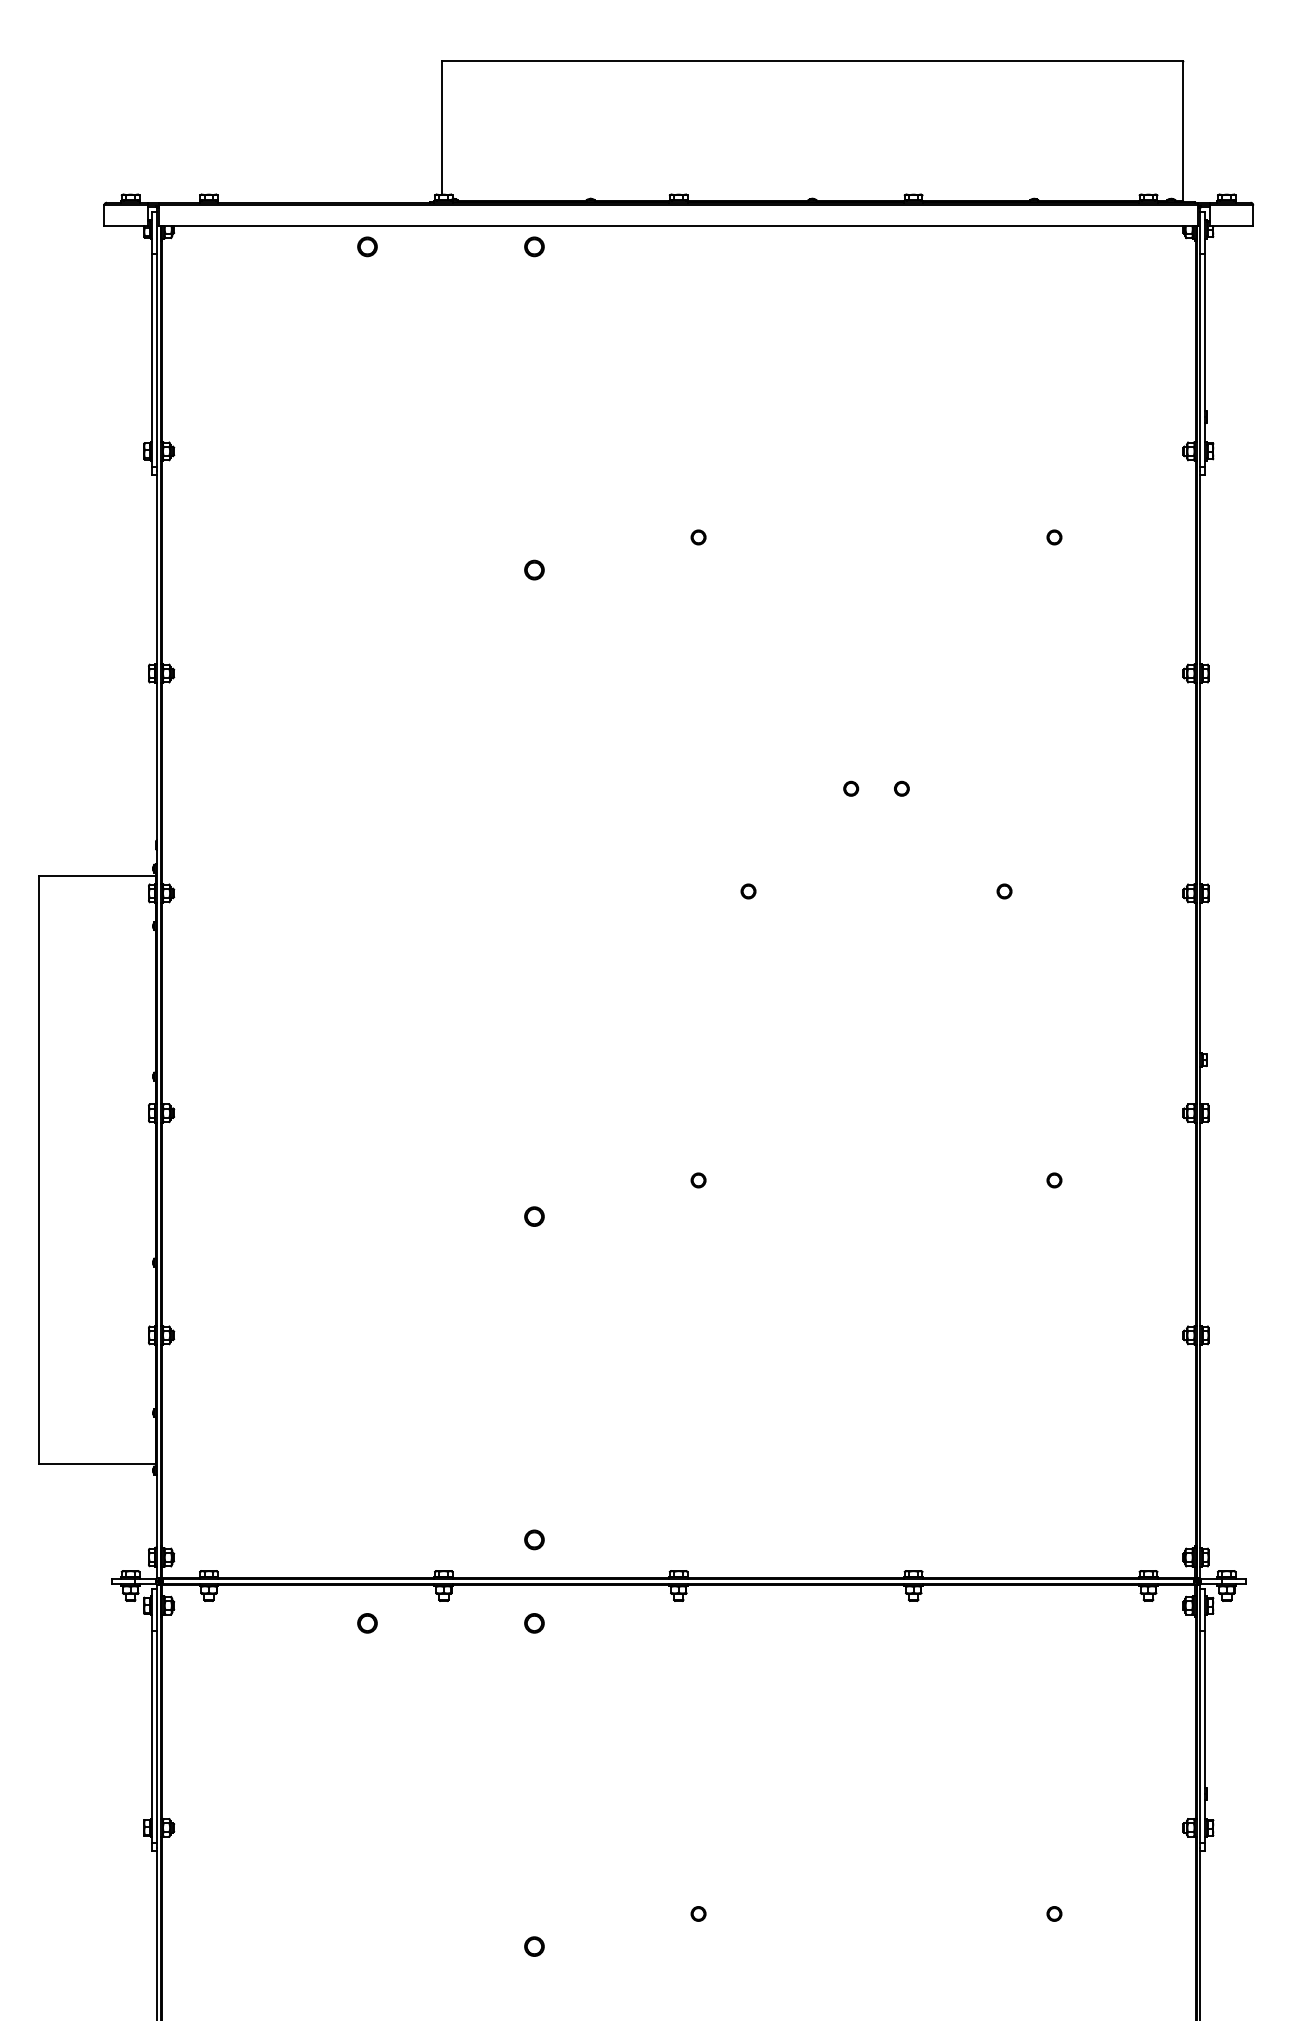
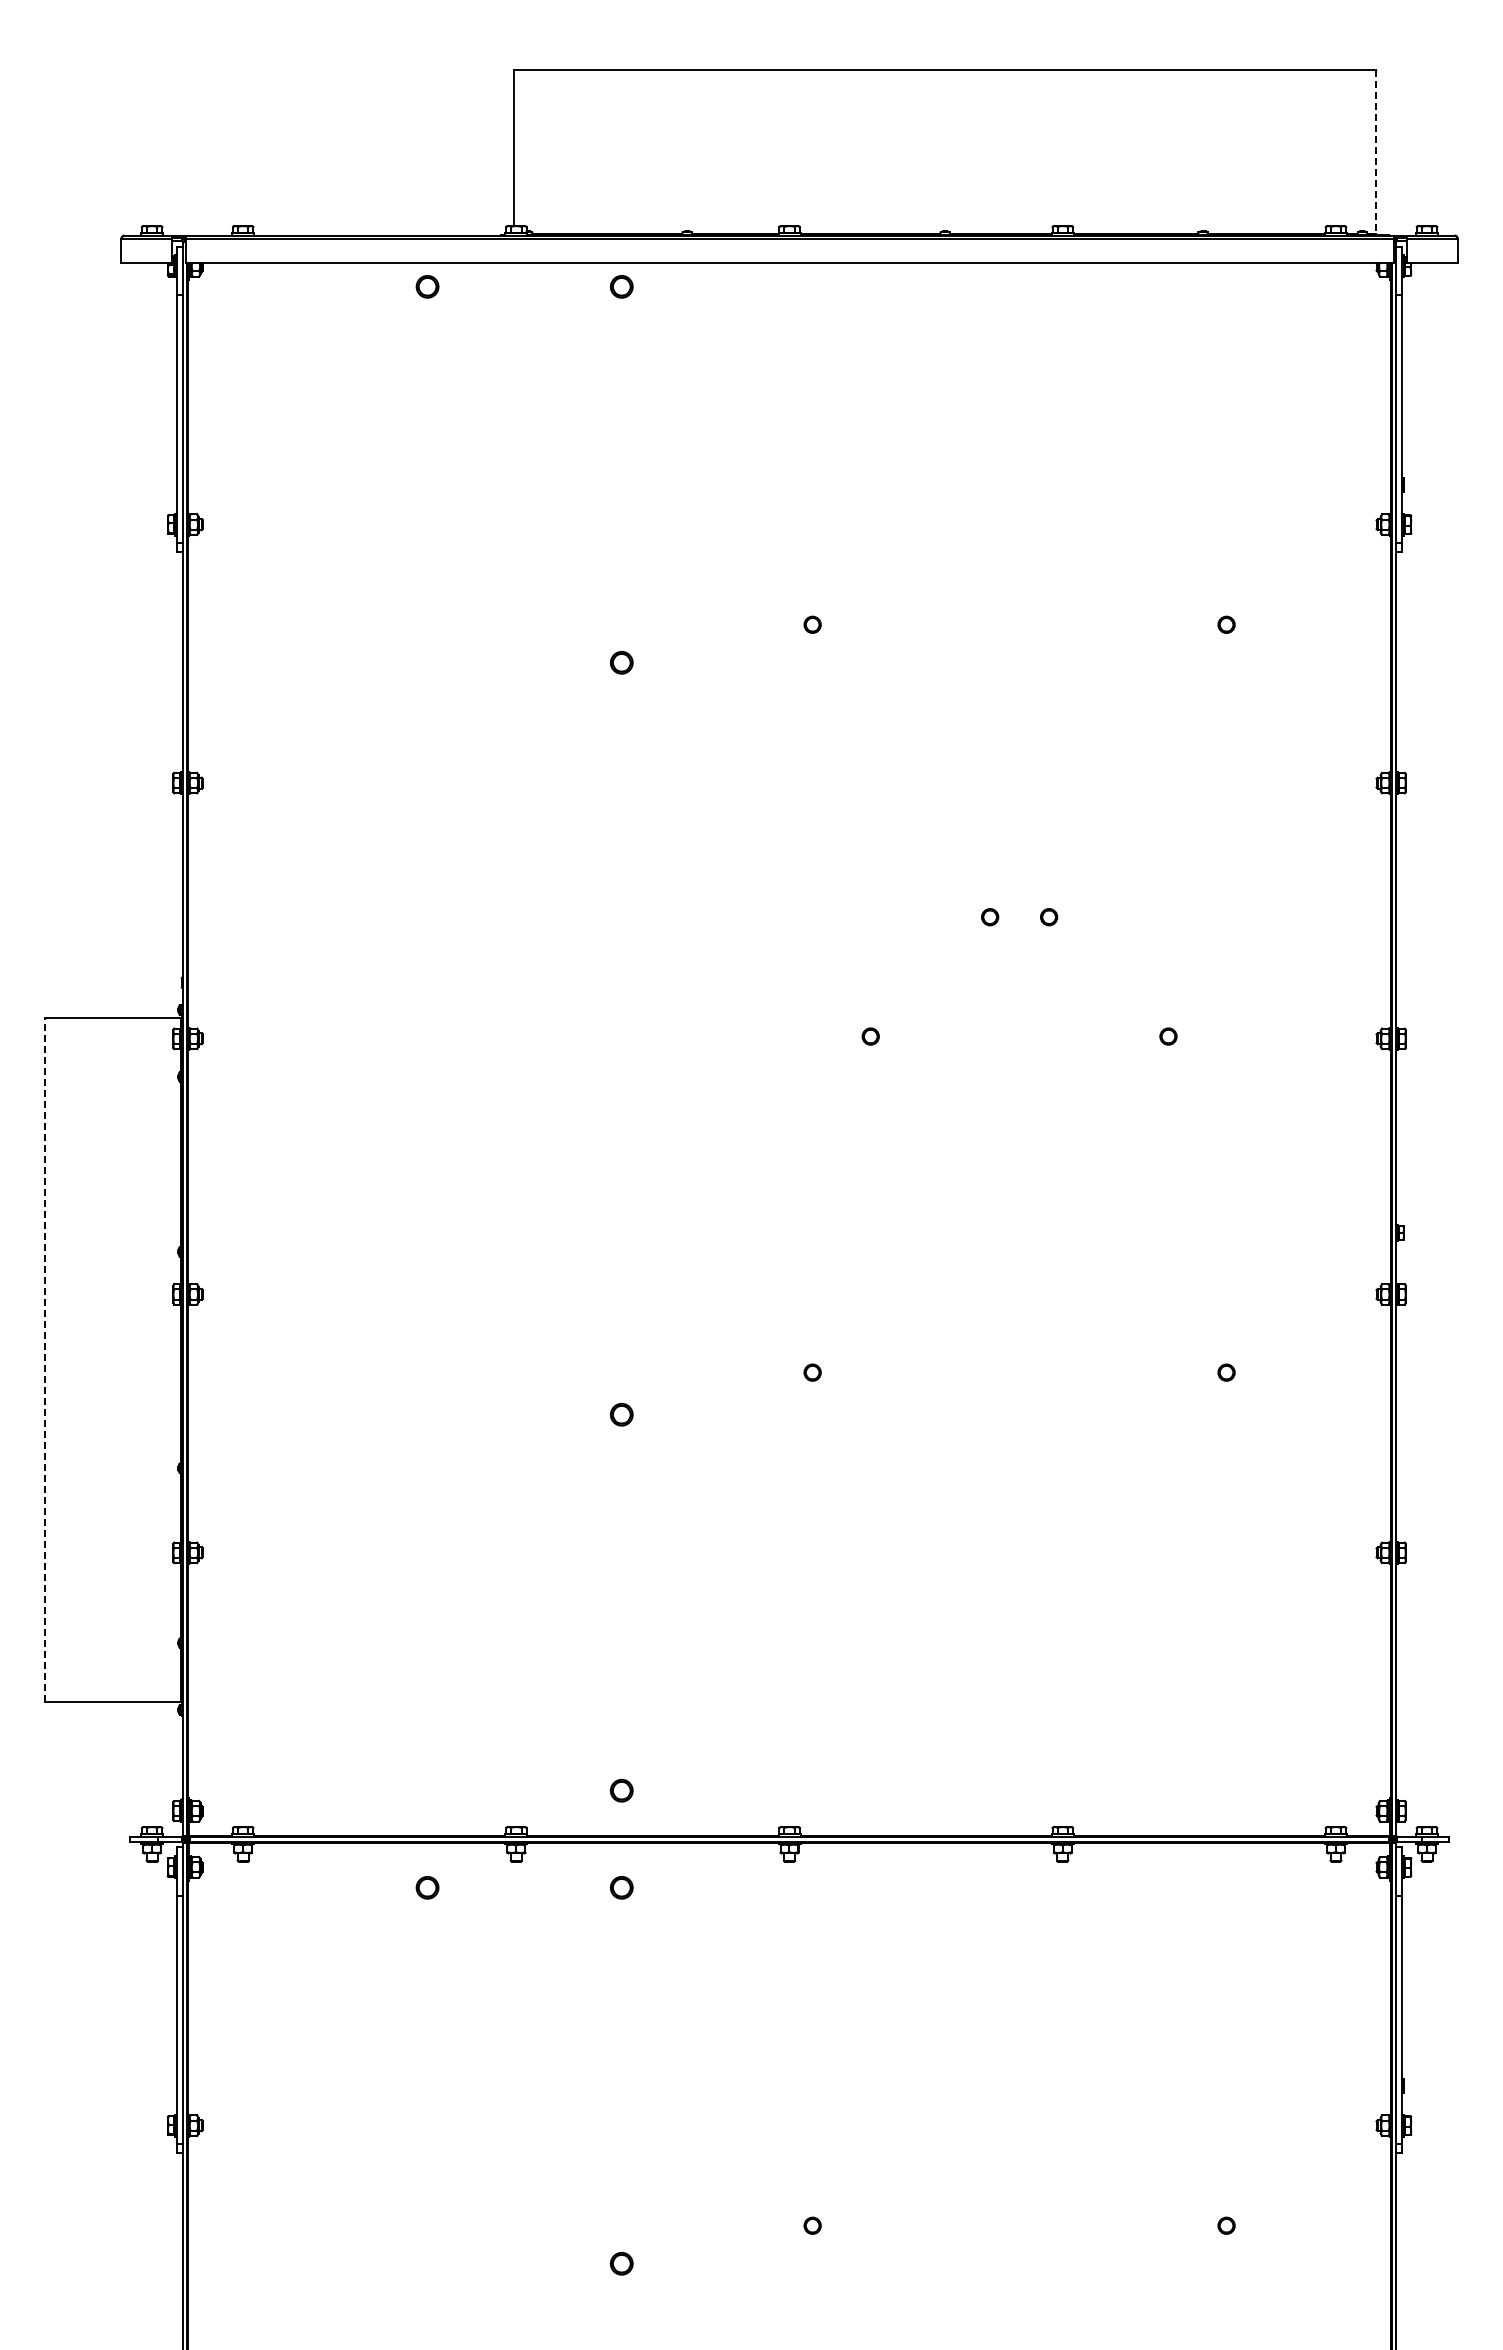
line: (1182, 131) -> (1375, 152), solid -> dashed
line: (38, 1169) -> (45, 1360), solid -> dashed

